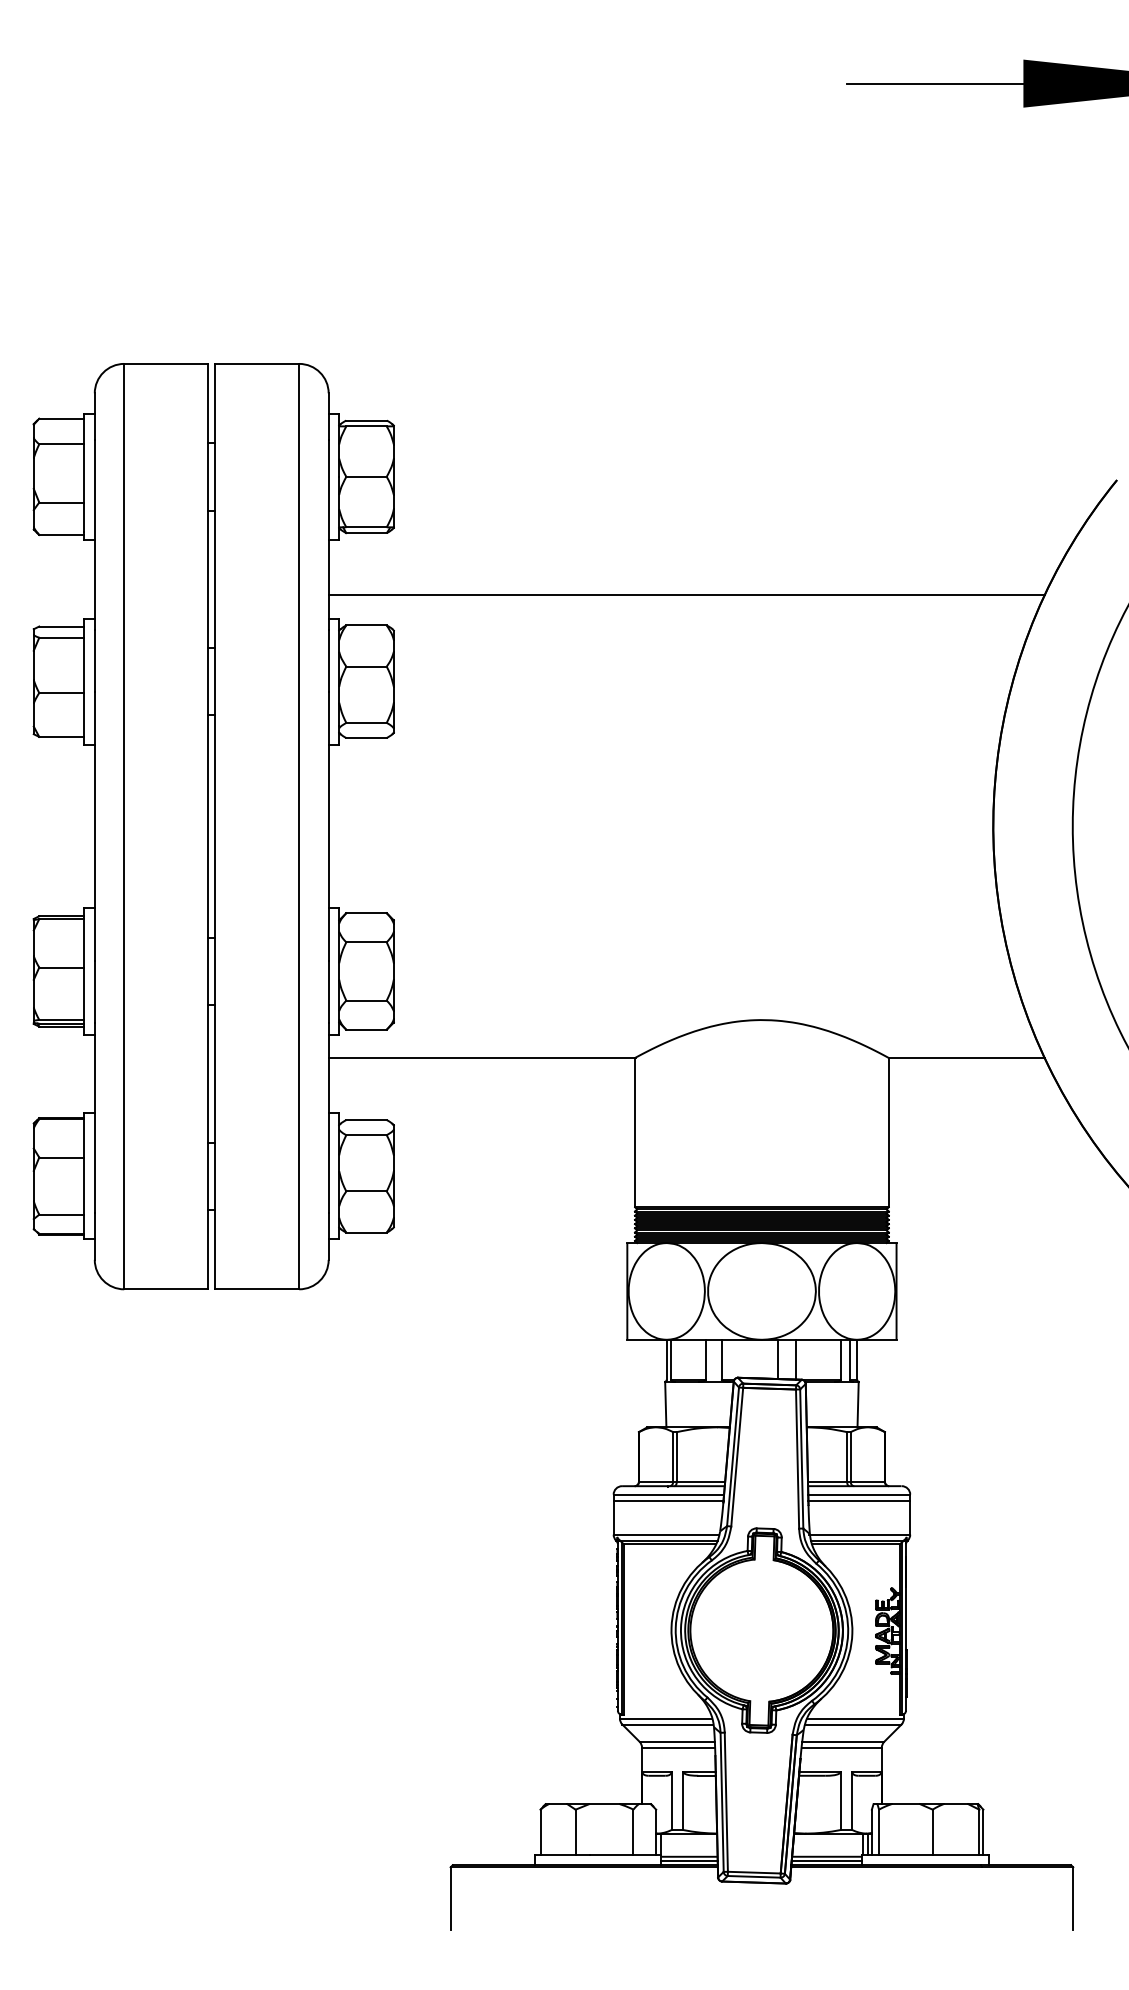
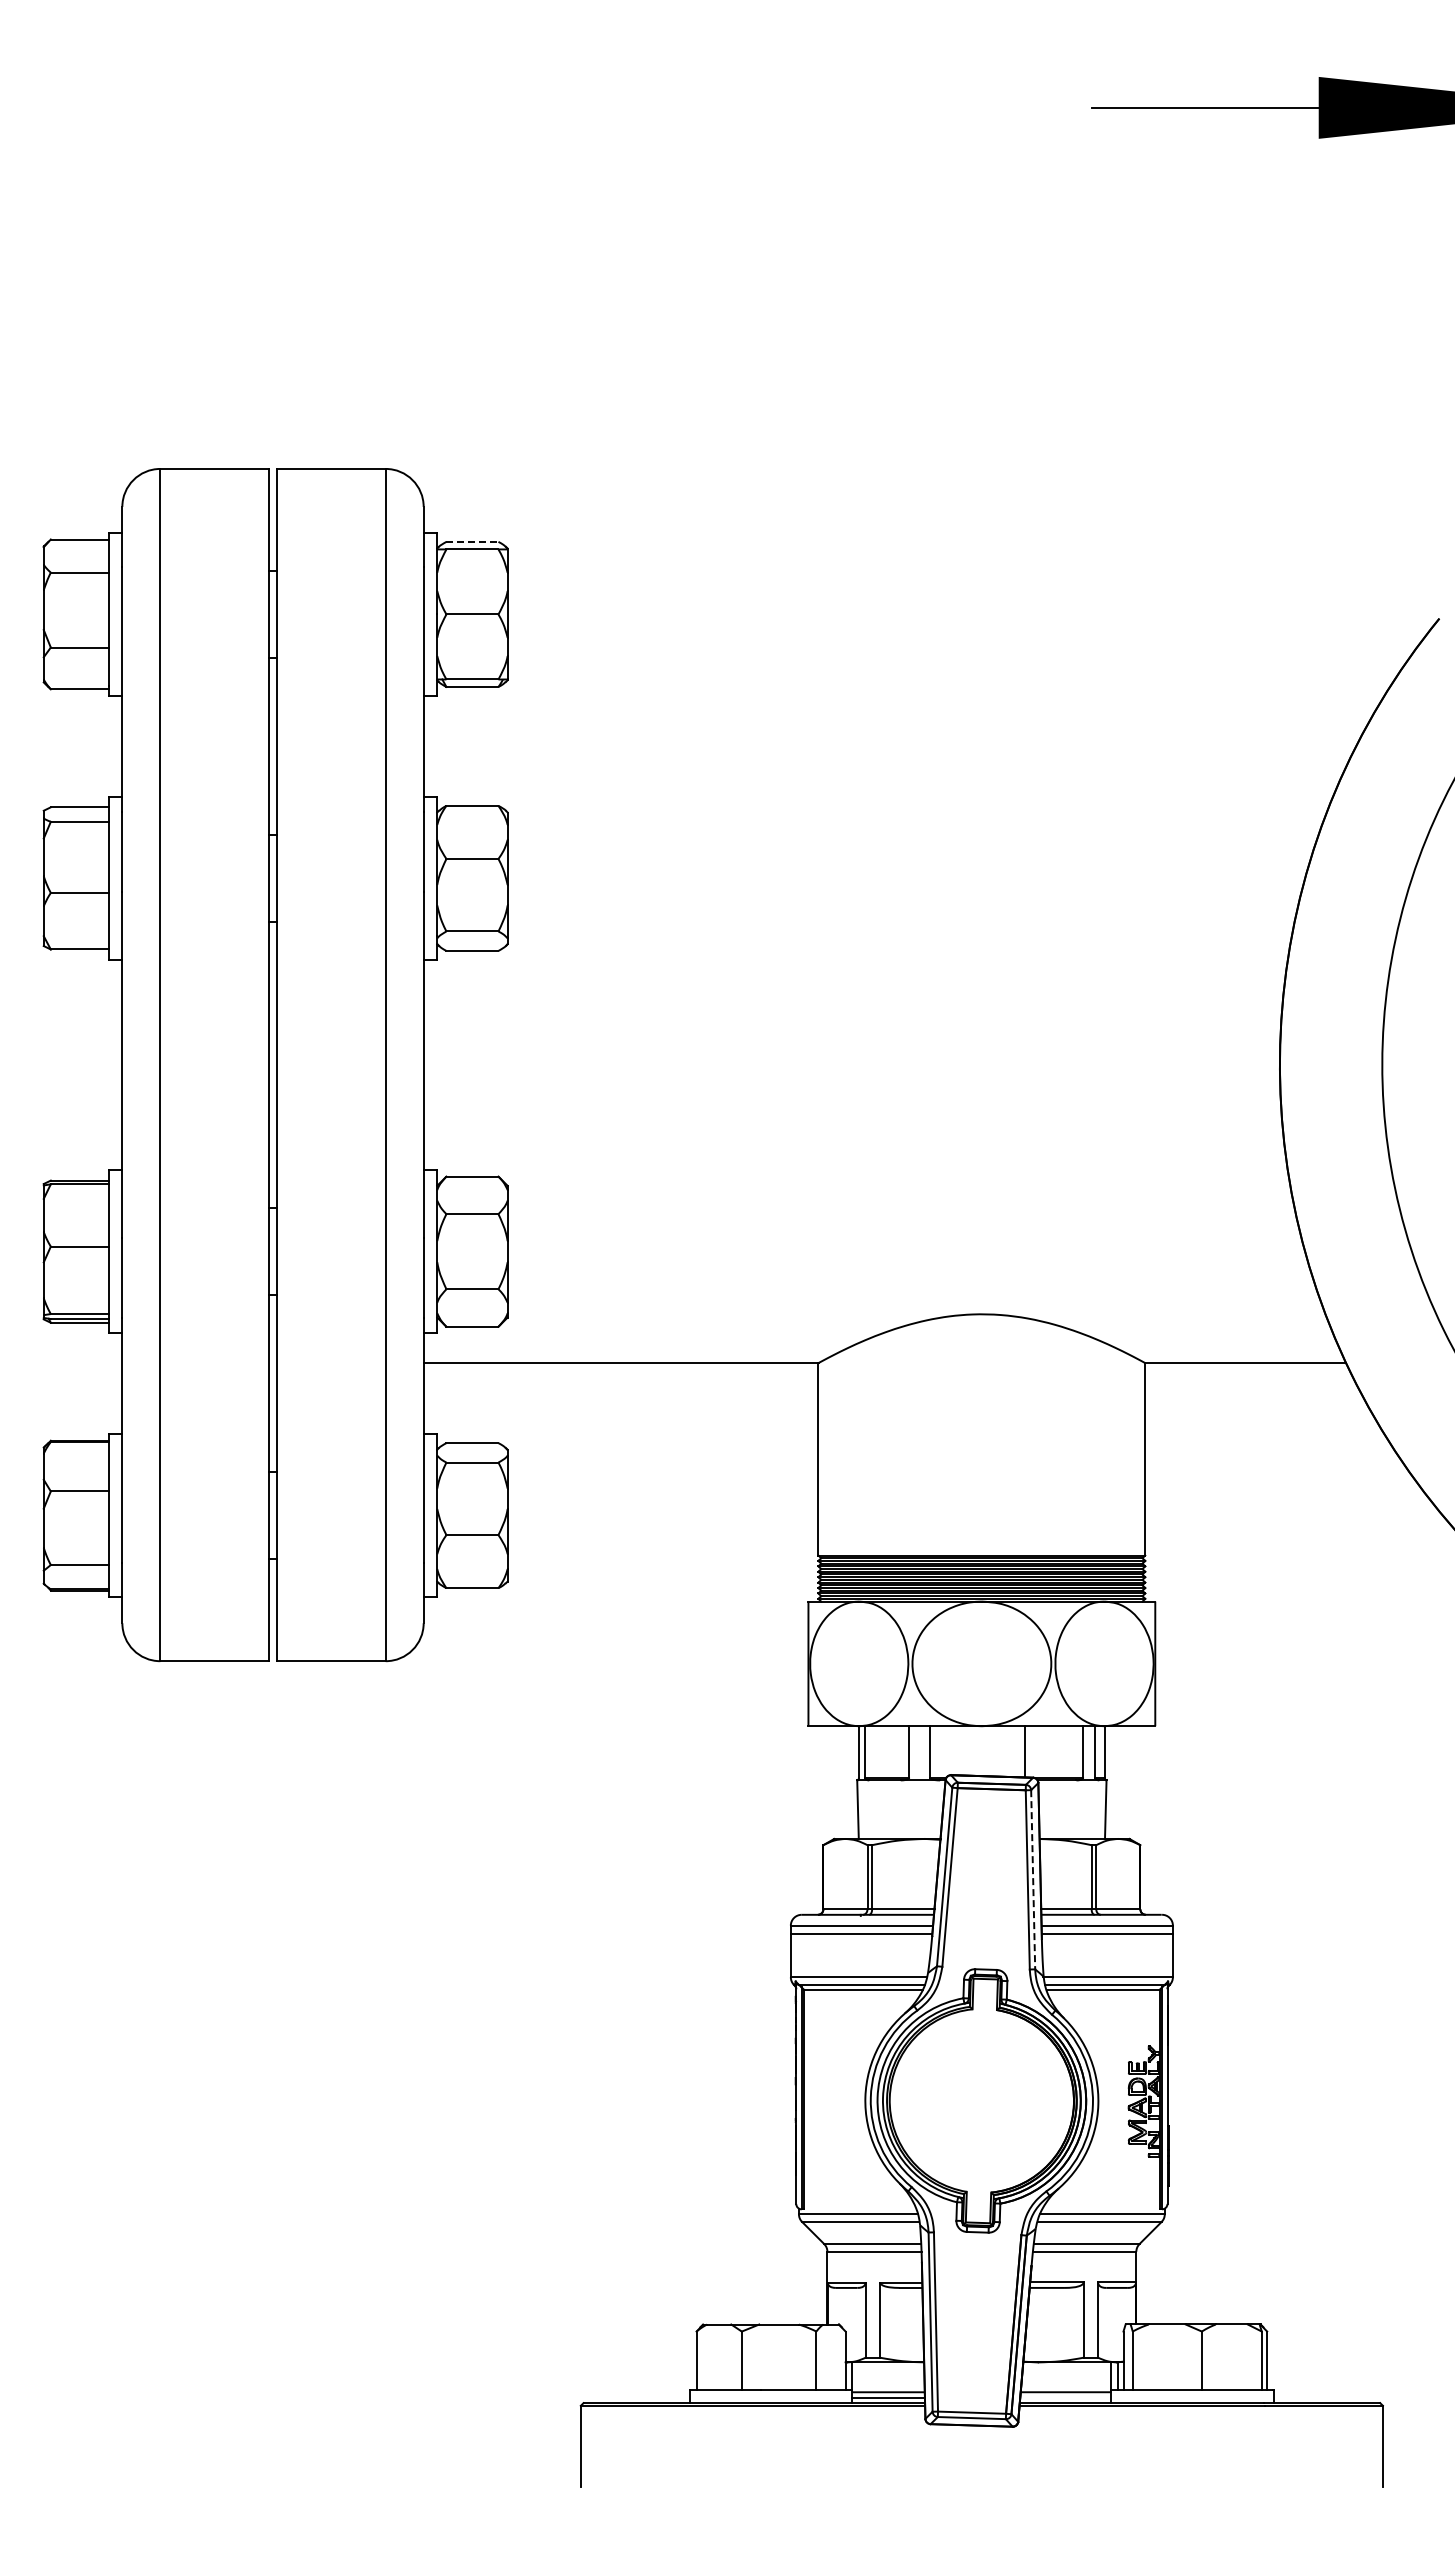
line: (366, 420) -> (472, 541), solid -> dashed
line: (686, 595) -> (884, 767), removed
line: (777, 1359) -> (1002, 1751), removed
line: (802, 1458) -> (1033, 1879), solid -> dashed
line: (826, 1860) -> (1065, 2397), removed

